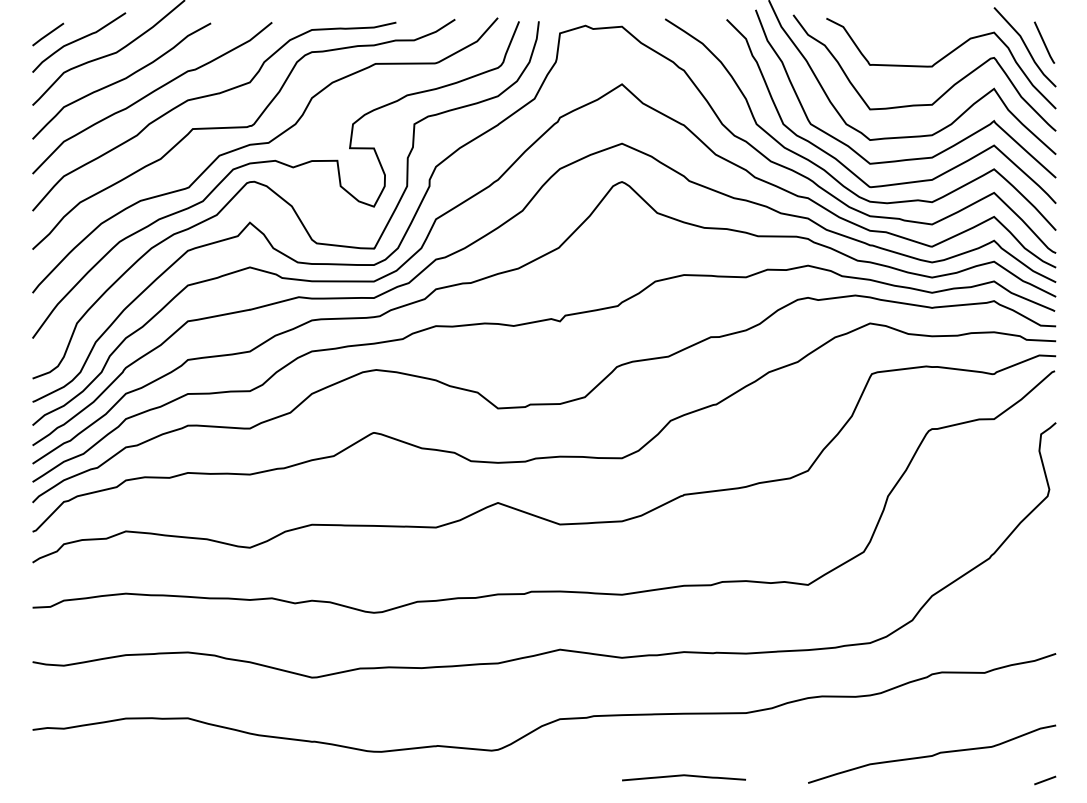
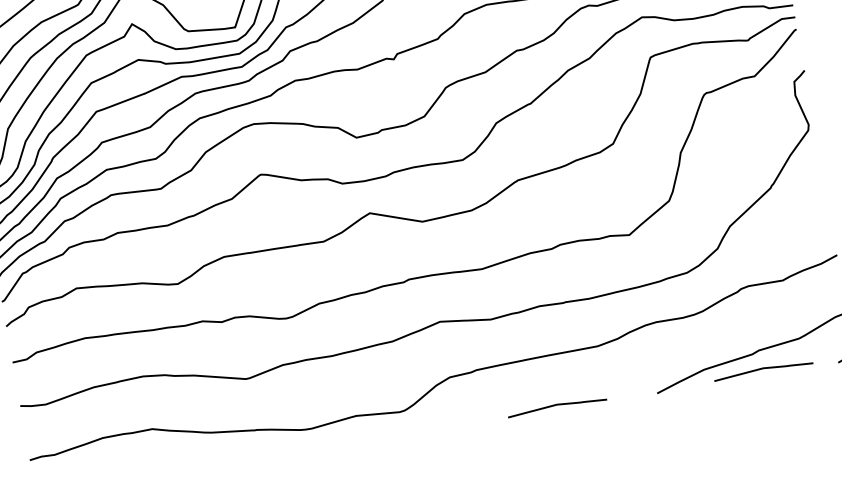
curve: (941, 776) -> (762, 369), added

